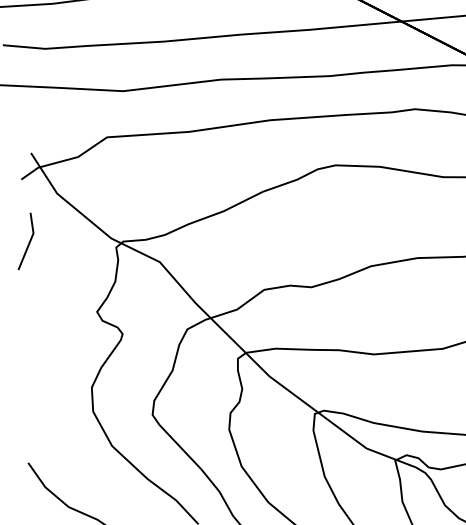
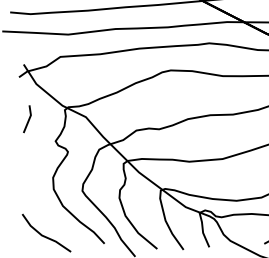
line: (28, 242) -> (28, 119), moved

